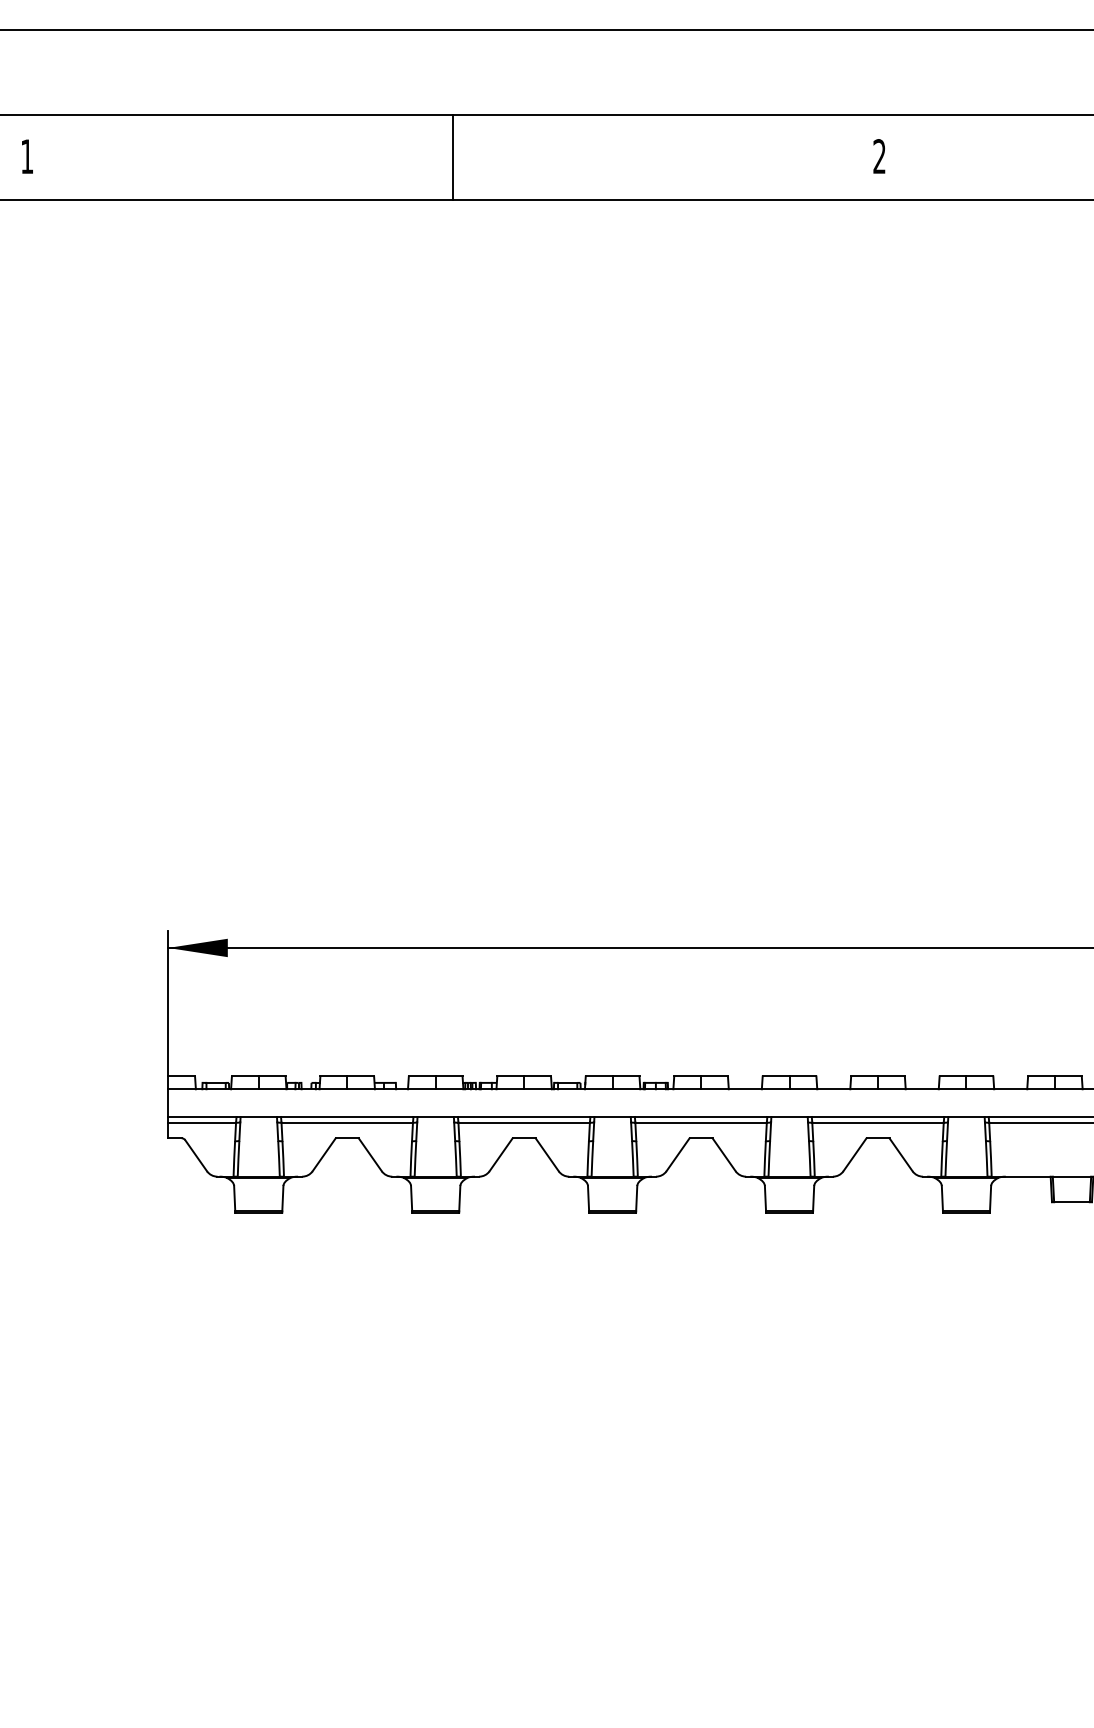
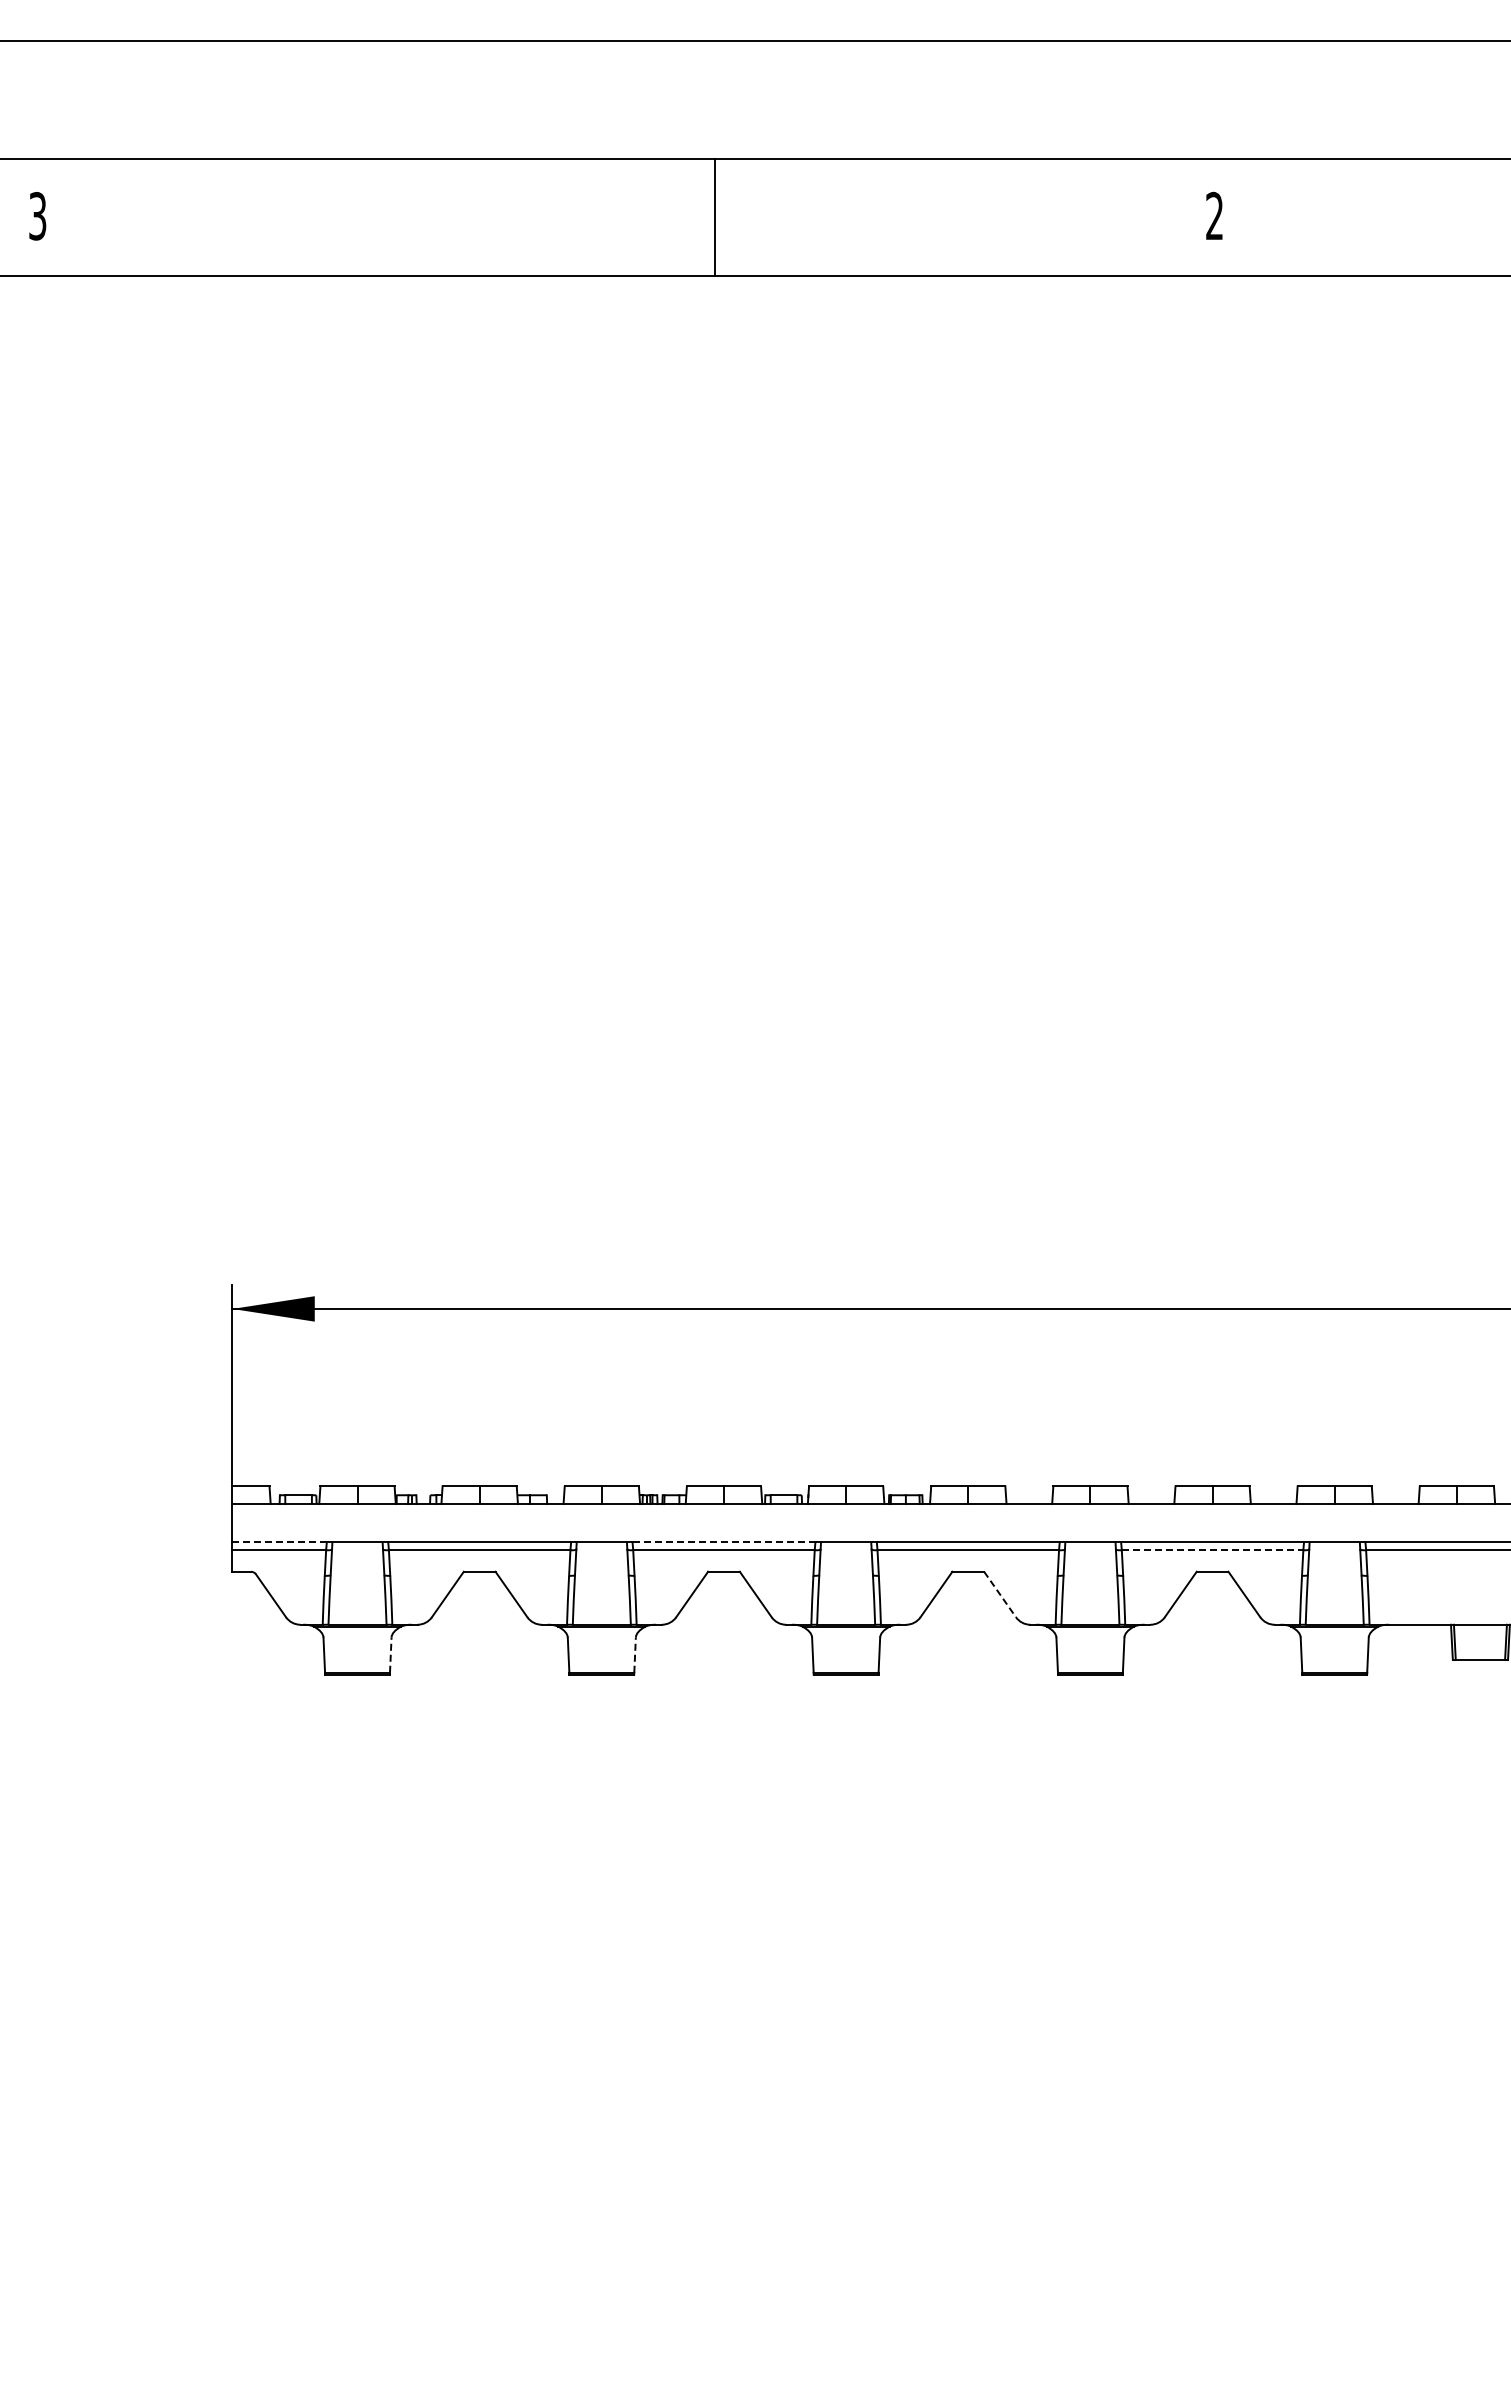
text: (27, 156) -> (37, 216), 1 -> 3
line: (452, 157) -> (715, 217), moved
line: (203, 1117) -> (280, 1542), solid -> dashed
line: (524, 1117) -> (724, 1542), solid -> dashed
line: (877, 1122) -> (1212, 1550), solid -> dashed
line: (724, 1154) -> (1000, 1594), solid -> dashed
line: (282, 1198) -> (390, 1655), solid -> dashed
line: (460, 1198) -> (635, 1655), solid -> dashed

